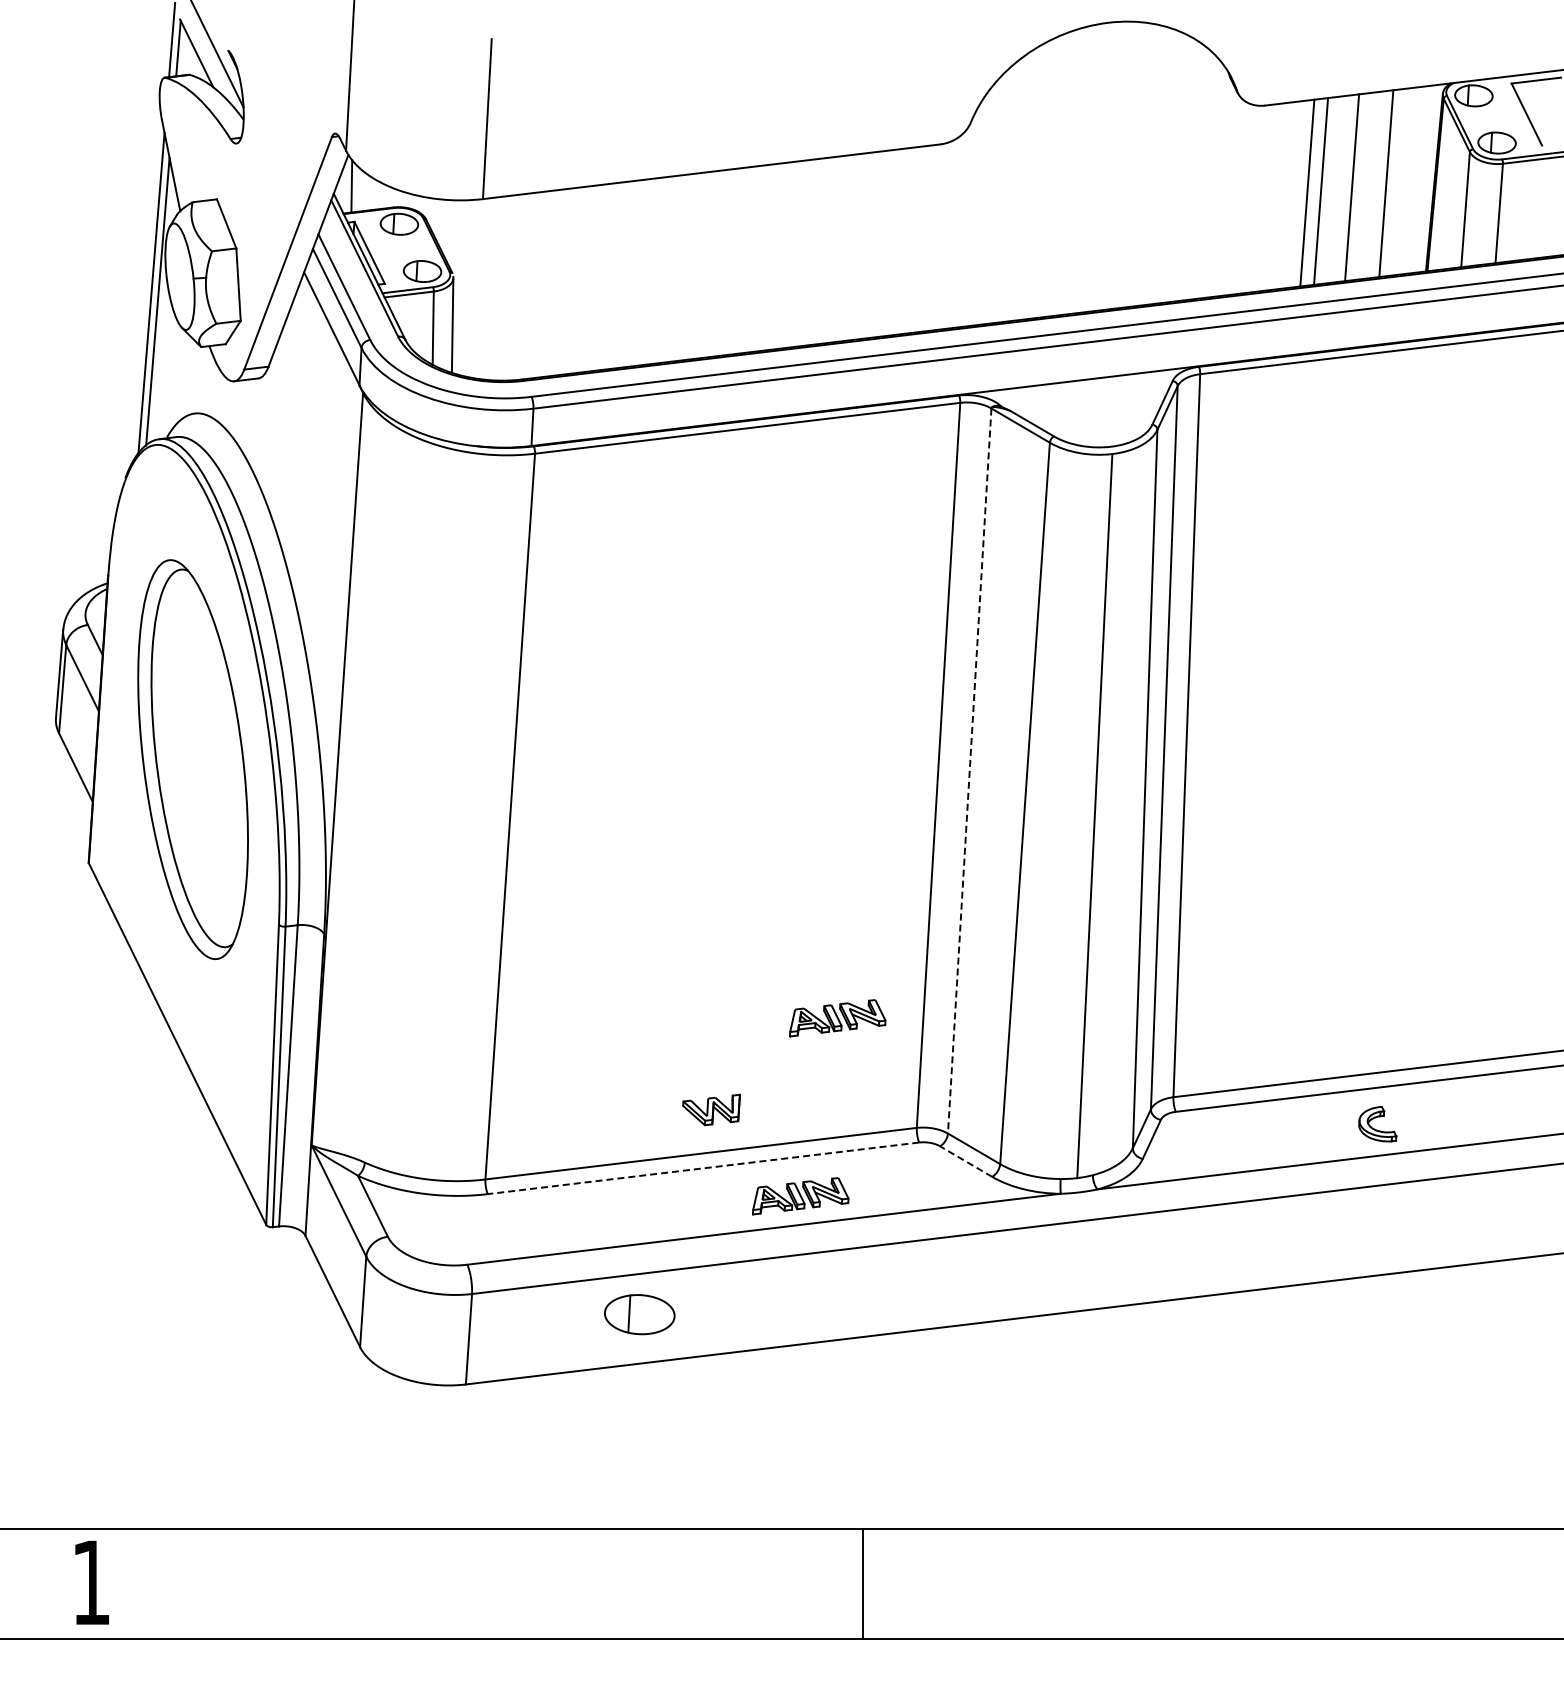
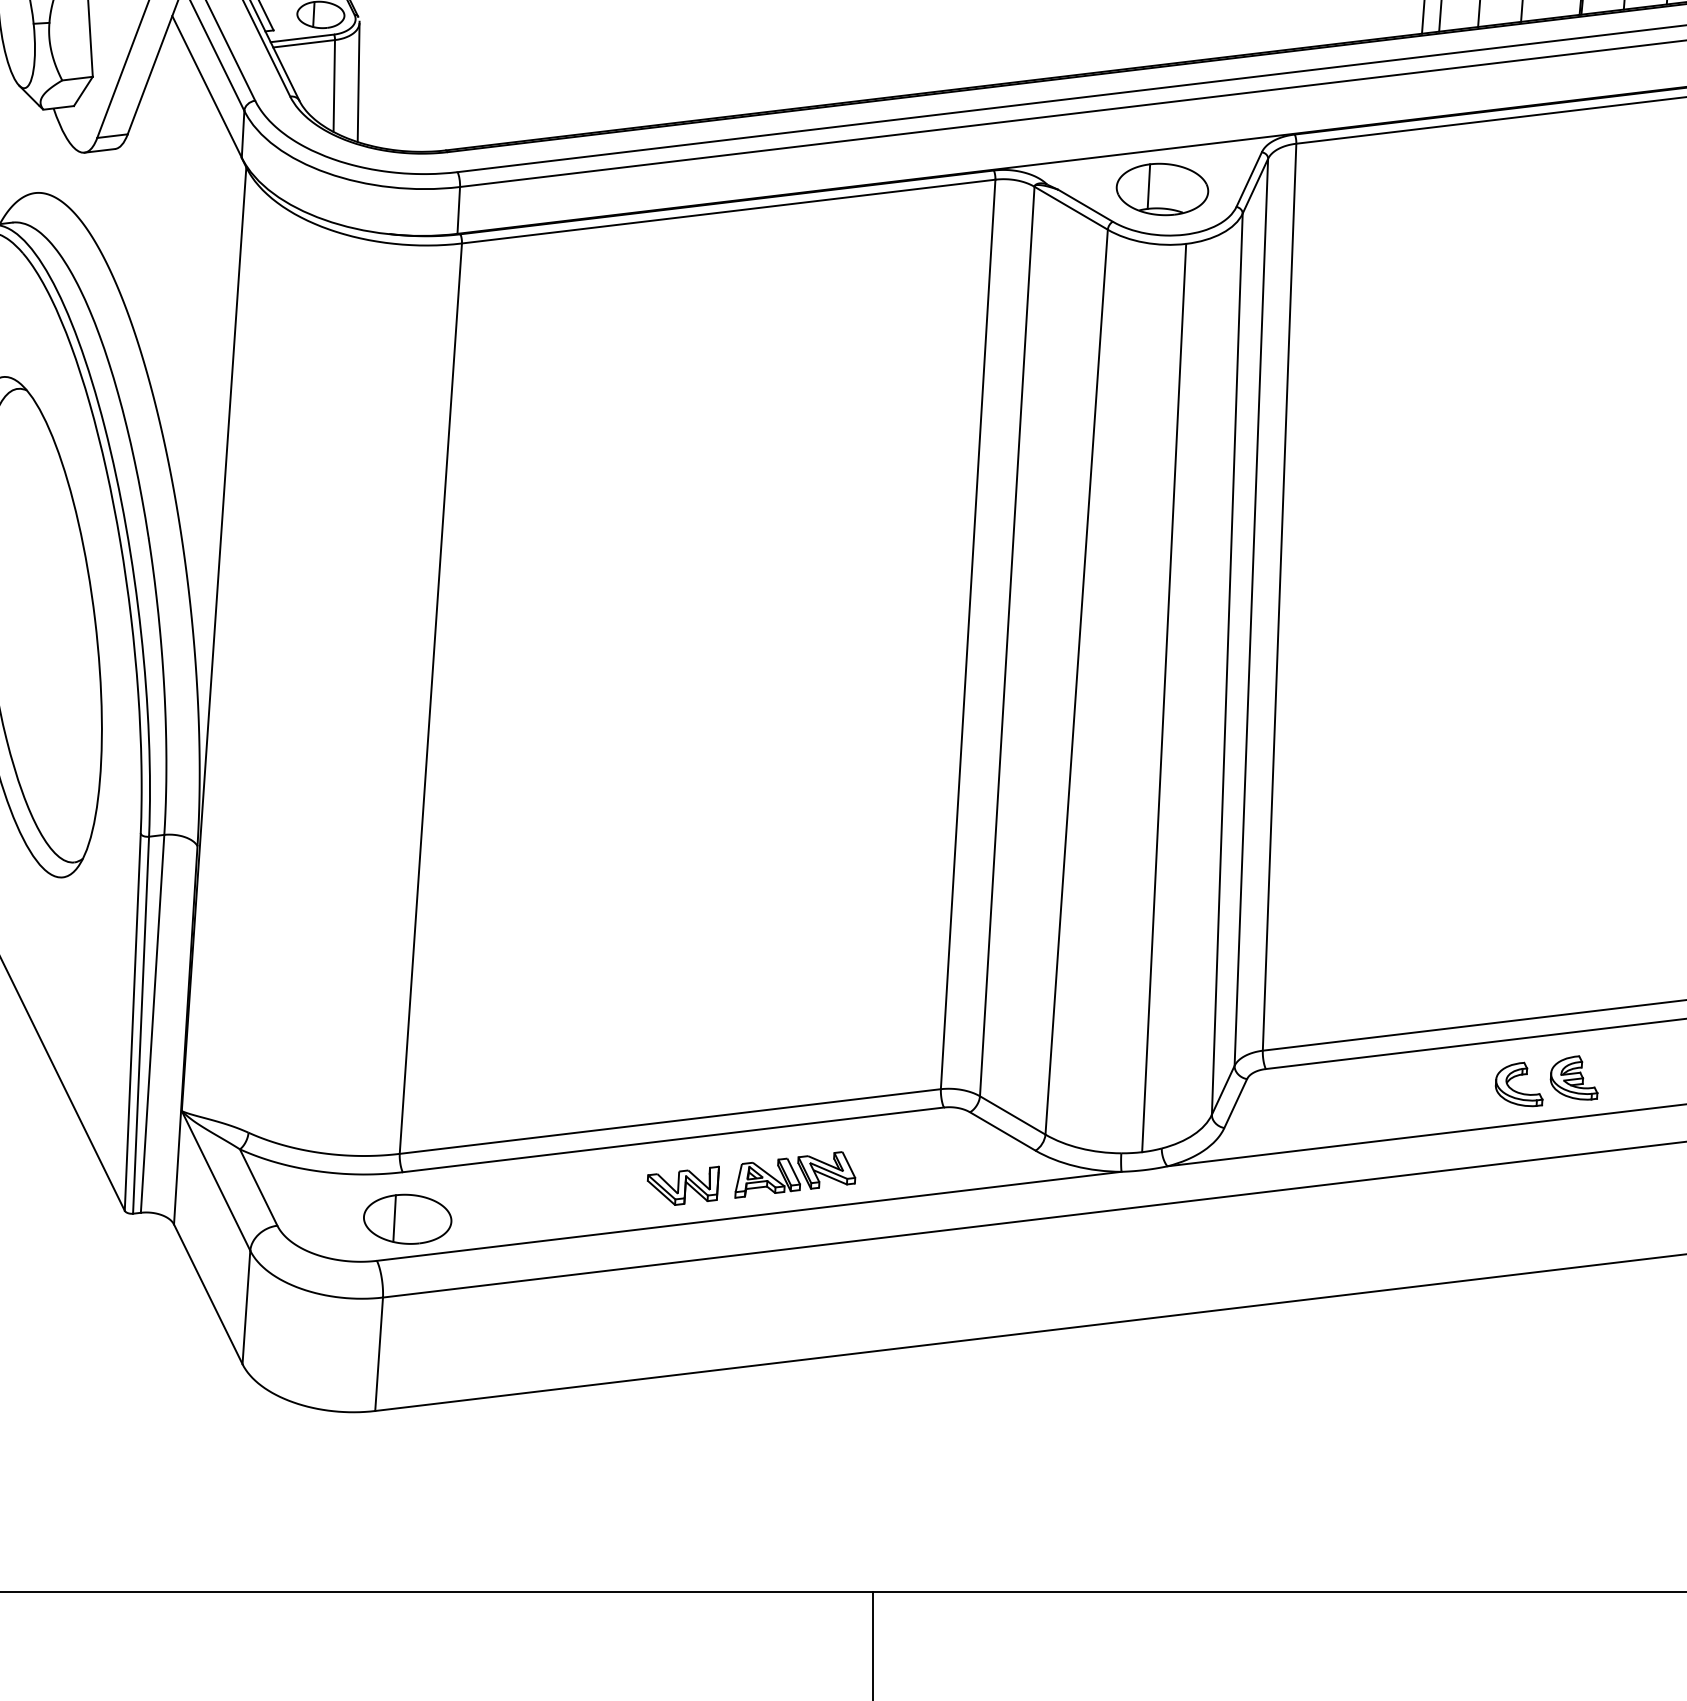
part: (1093, 410) -> (1162, 189), added
line: (969, 771) -> (1006, 642), dashed -> solid
part: (837, 1018) -> (841, 951), removed
part: (711, 1109) -> (683, 1185), moved
part: (1421, 1118) -> (1573, 1077), added
line: (965, 1161) -> (1001, 1131), dashed -> solid
line: (703, 1168) -> (673, 1140), dashed -> solid
part: (639, 1314) -> (407, 1219), moved

